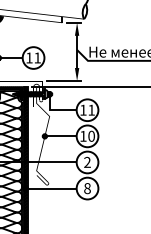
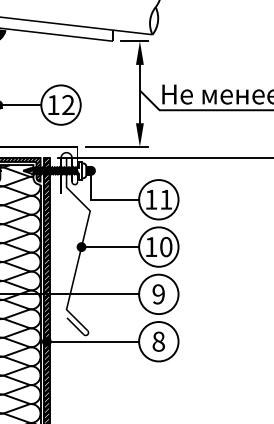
text: (37, 57) -> (68, 104), 11 -> 12
text: (87, 162) -> (158, 294), 2 -> 9

